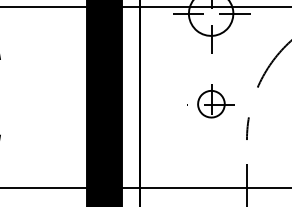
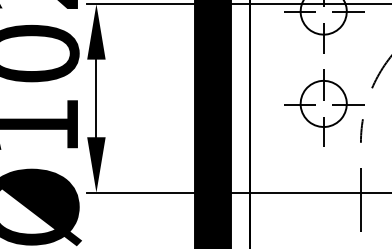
part: (211, 106) -> (324, 107), size x1.67

